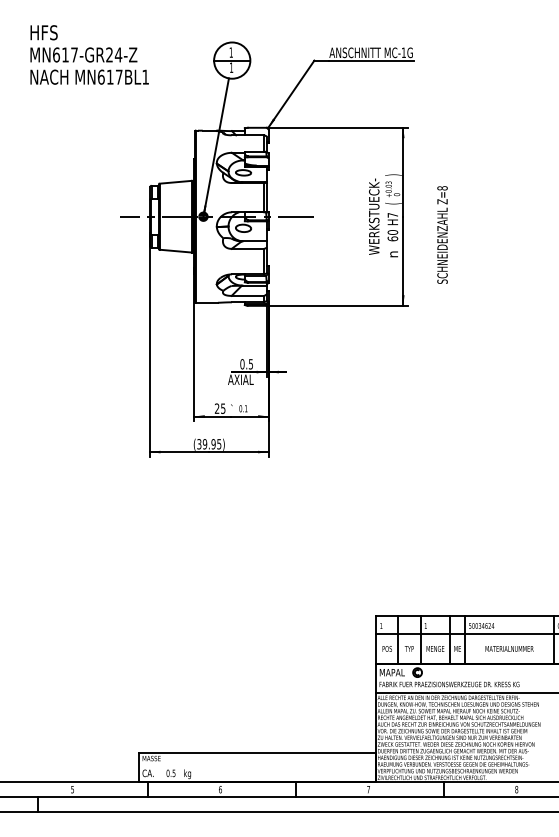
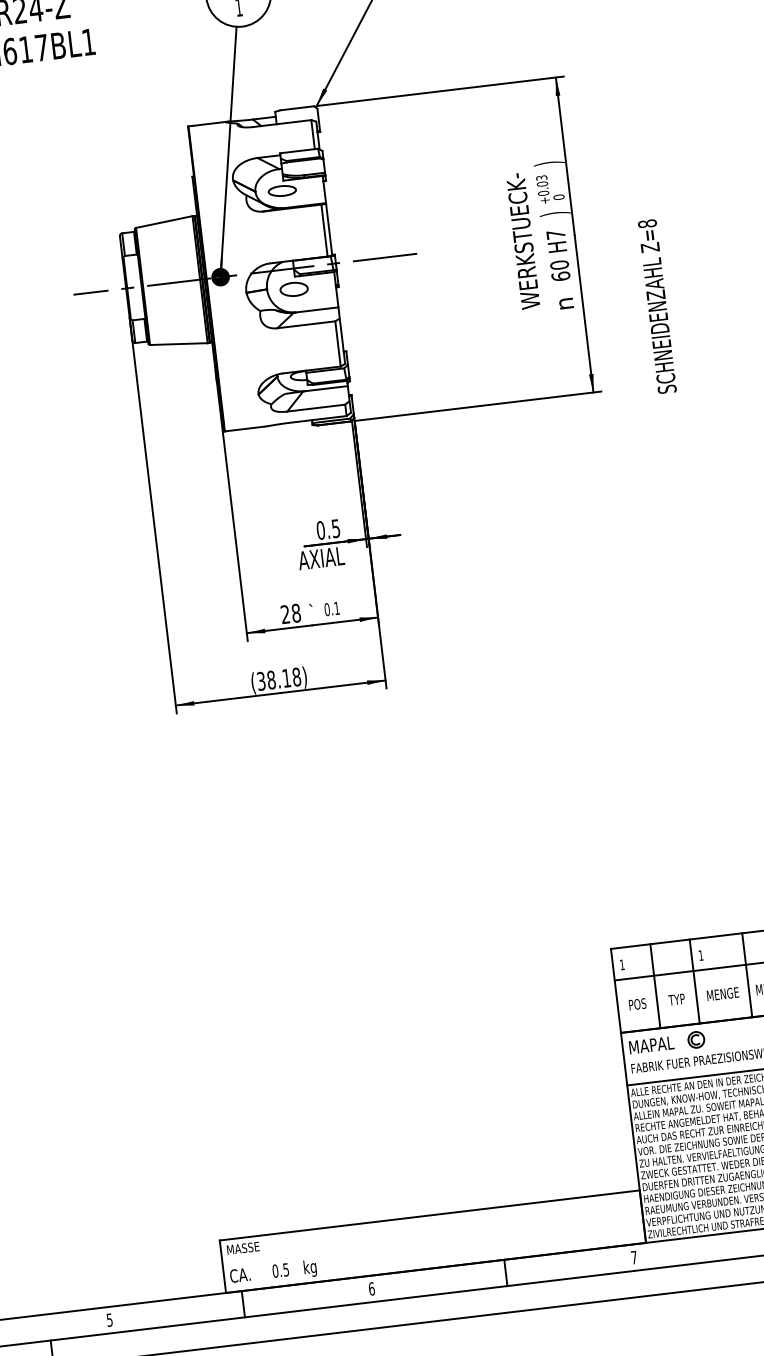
text: (393, 203) -> (554, 213), ( -> )
text: (442, 234) -> (657, 305), moved
text: (223, 408) -> (296, 612), 25 -> 28
text: (211, 444) -> (282, 679), (39.95) -> (38.18)

